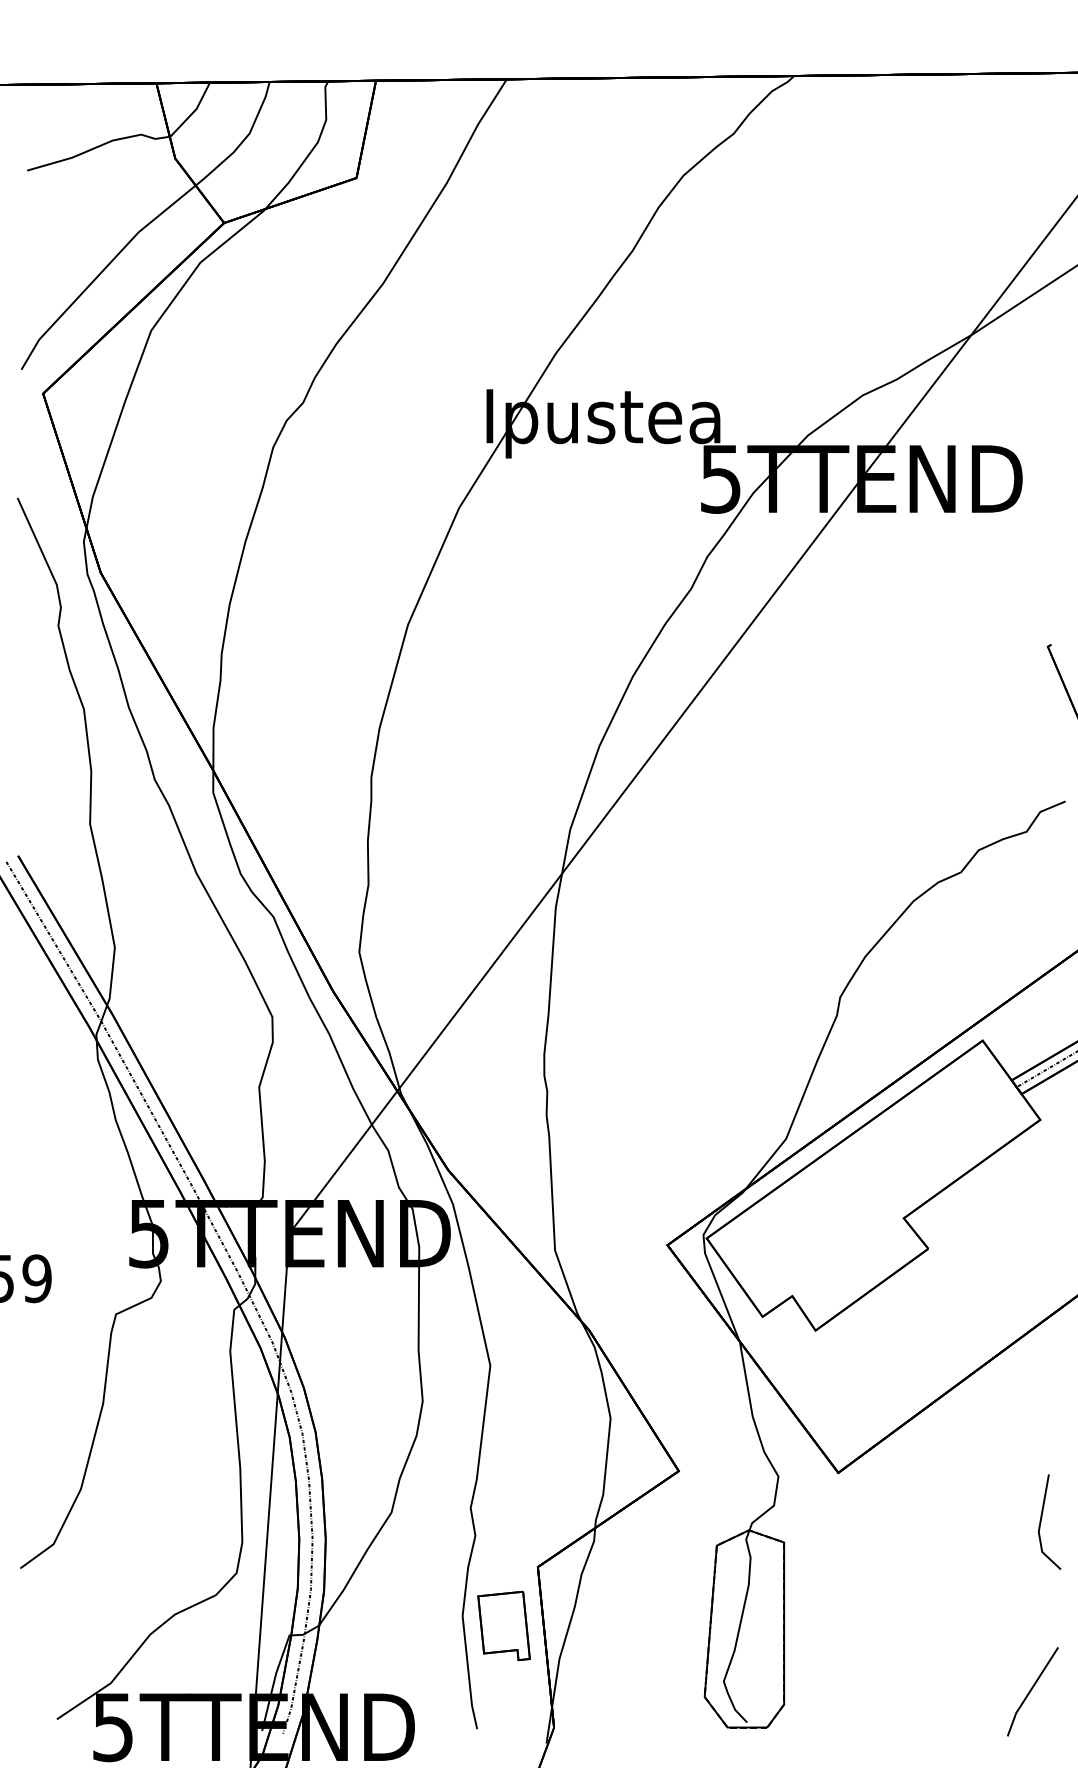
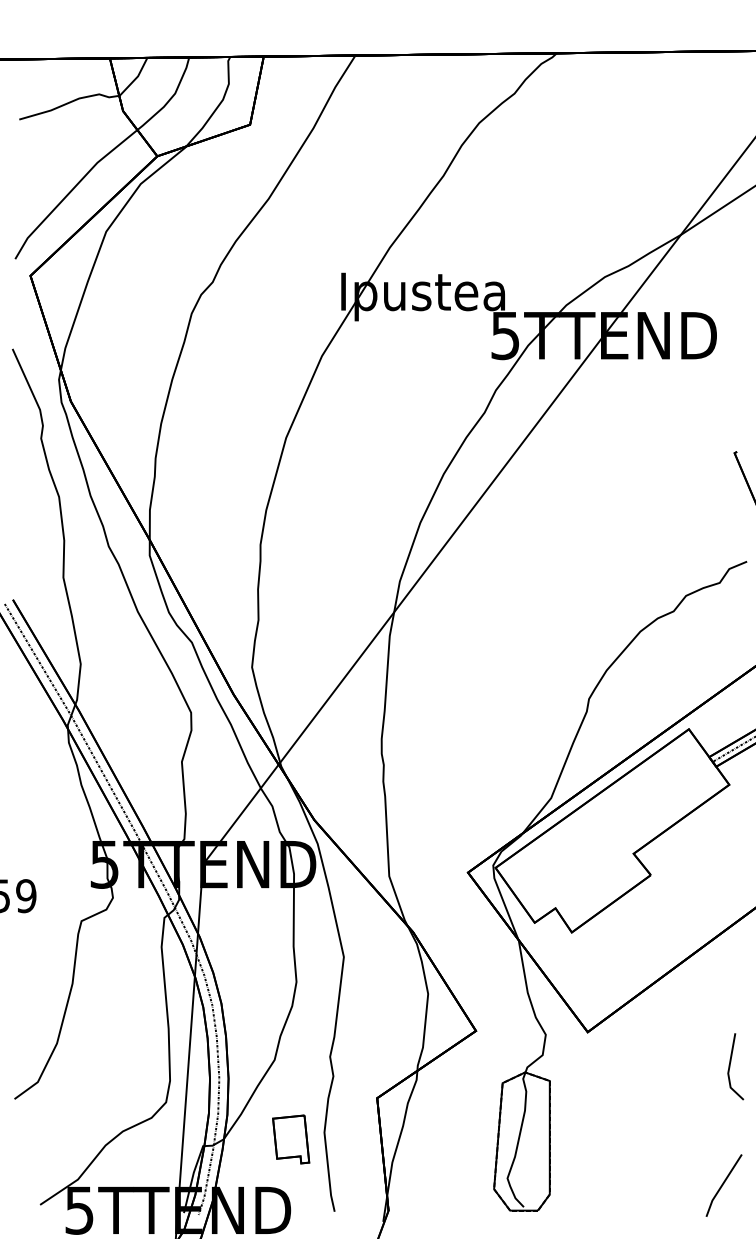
part: (503, 1625) -> (290, 1139), moved

